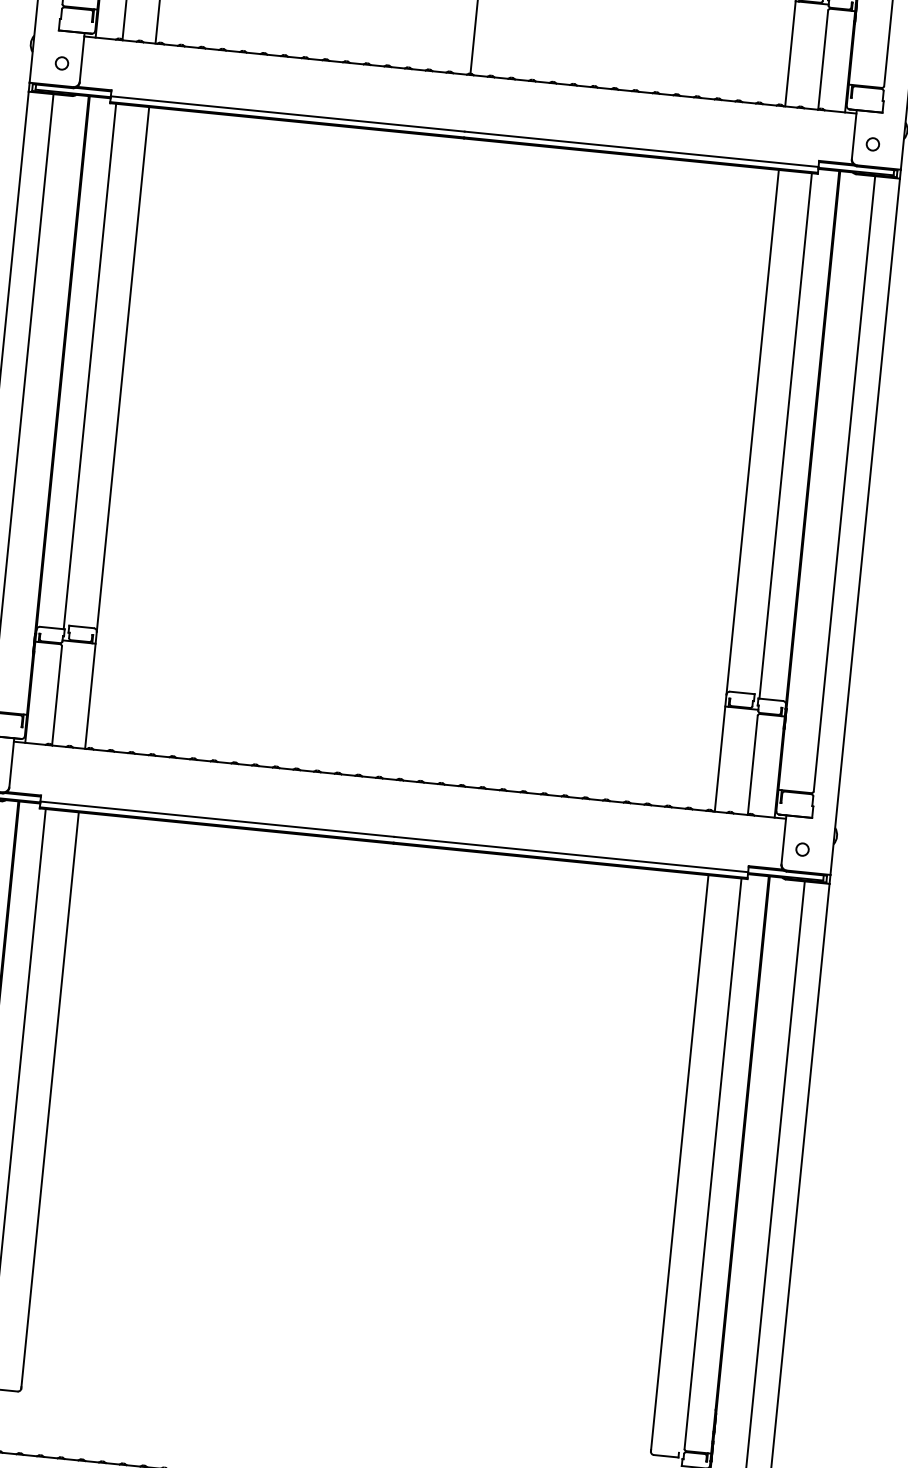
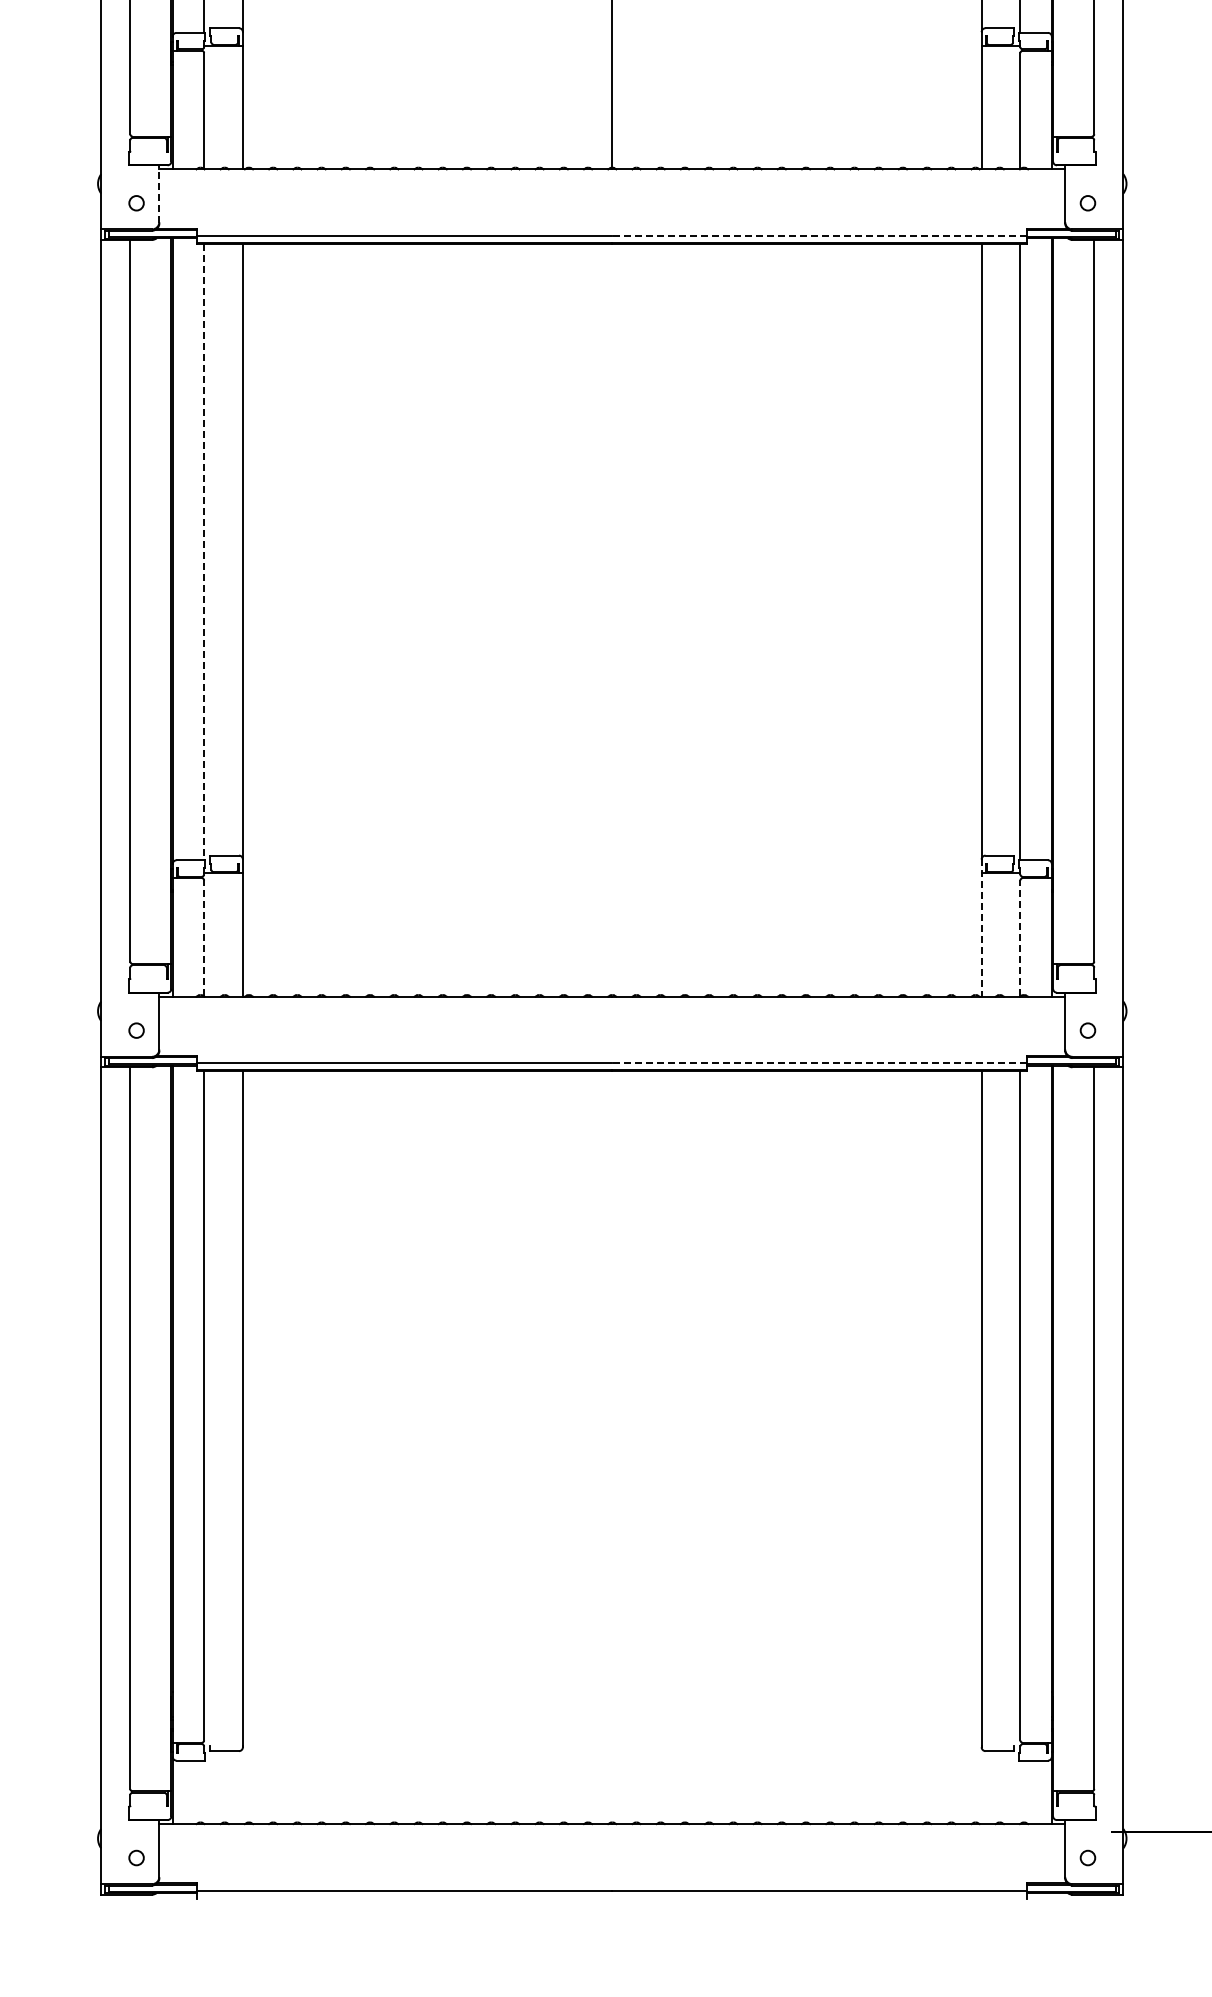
line: (82, 57) -> (159, 193), solid -> dashed
line: (641, 149) -> (819, 235), solid -> dashed
line: (90, 366) -> (204, 552), solid -> dashed
line: (57, 695) -> (204, 938), solid -> dashed
line: (720, 753) -> (981, 928), solid -> dashed
line: (752, 765) -> (1020, 938), solid -> dashed
line: (570, 854) -> (819, 1063), solid -> dashed

